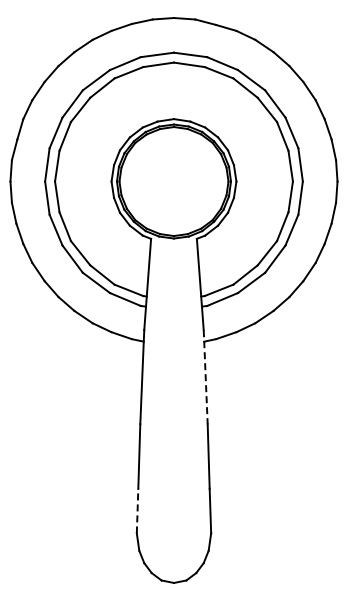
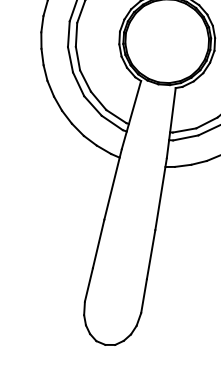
line: (205, 377) -> (160, 194), dashed -> solid
line: (137, 510) -> (88, 284), dashed -> solid

